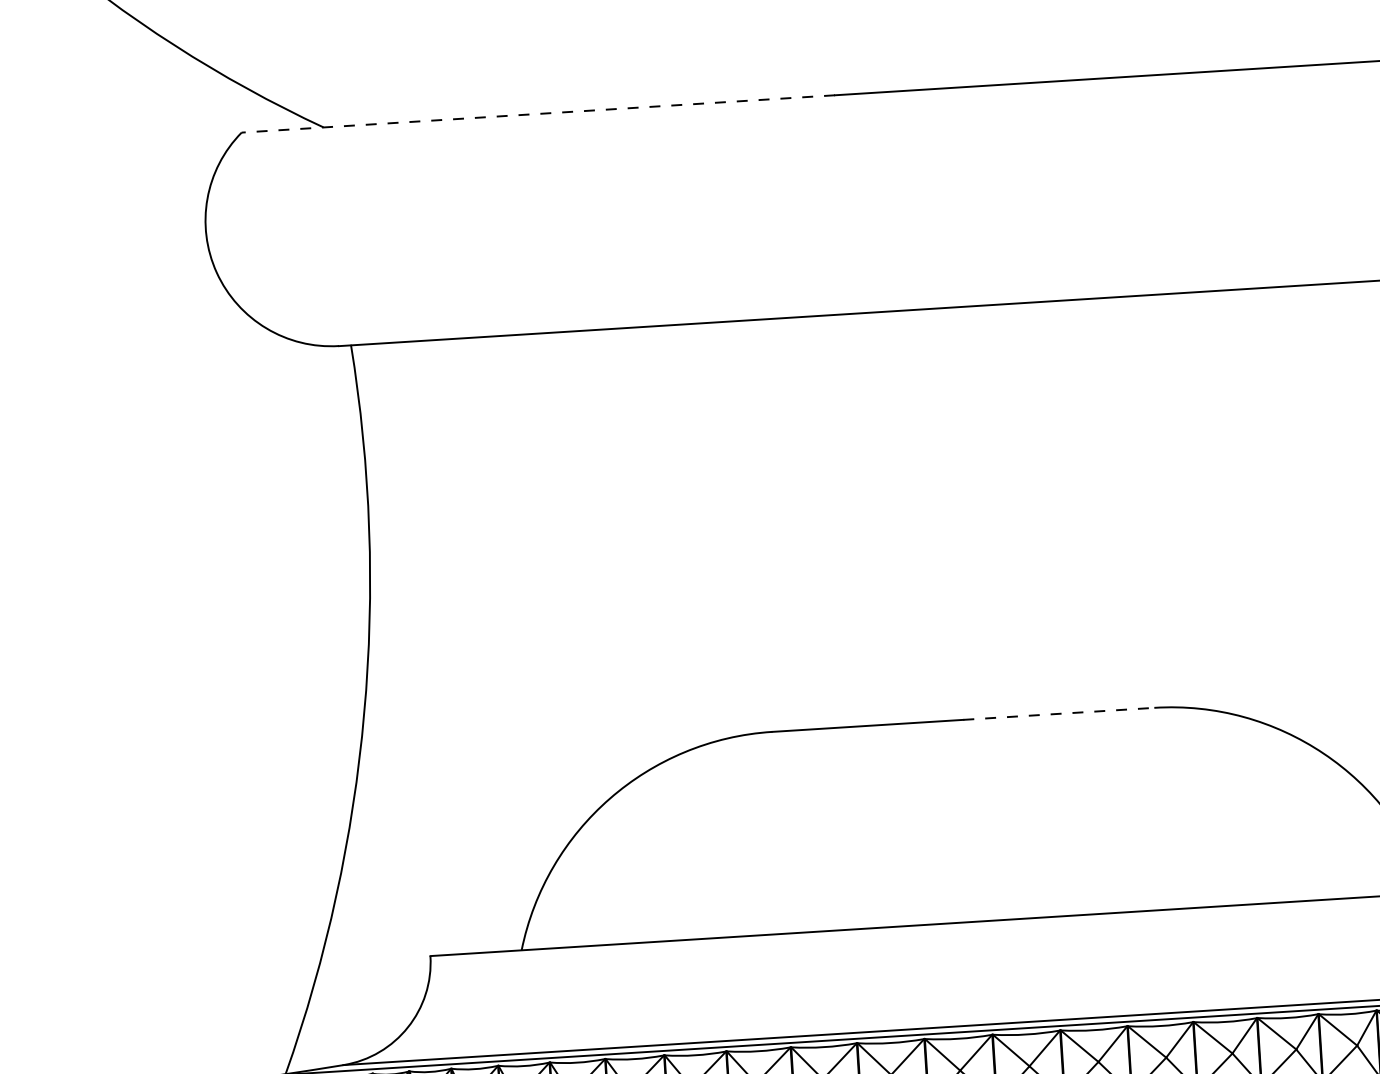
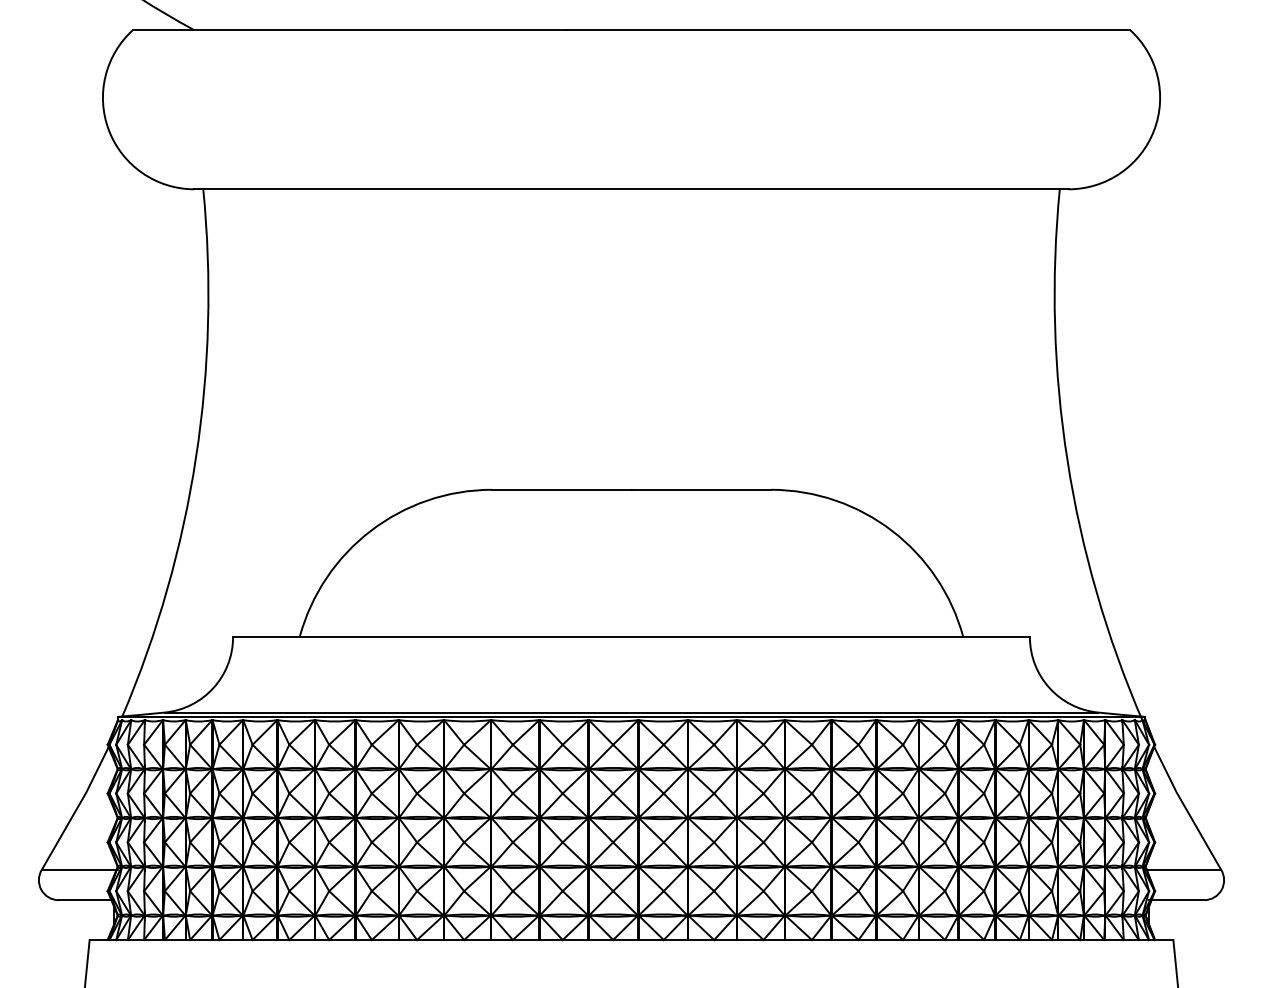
line: (538, 113) -> (350, 29), dashed -> solid
line: (1059, 713) -> (701, 489), dashed -> solid

